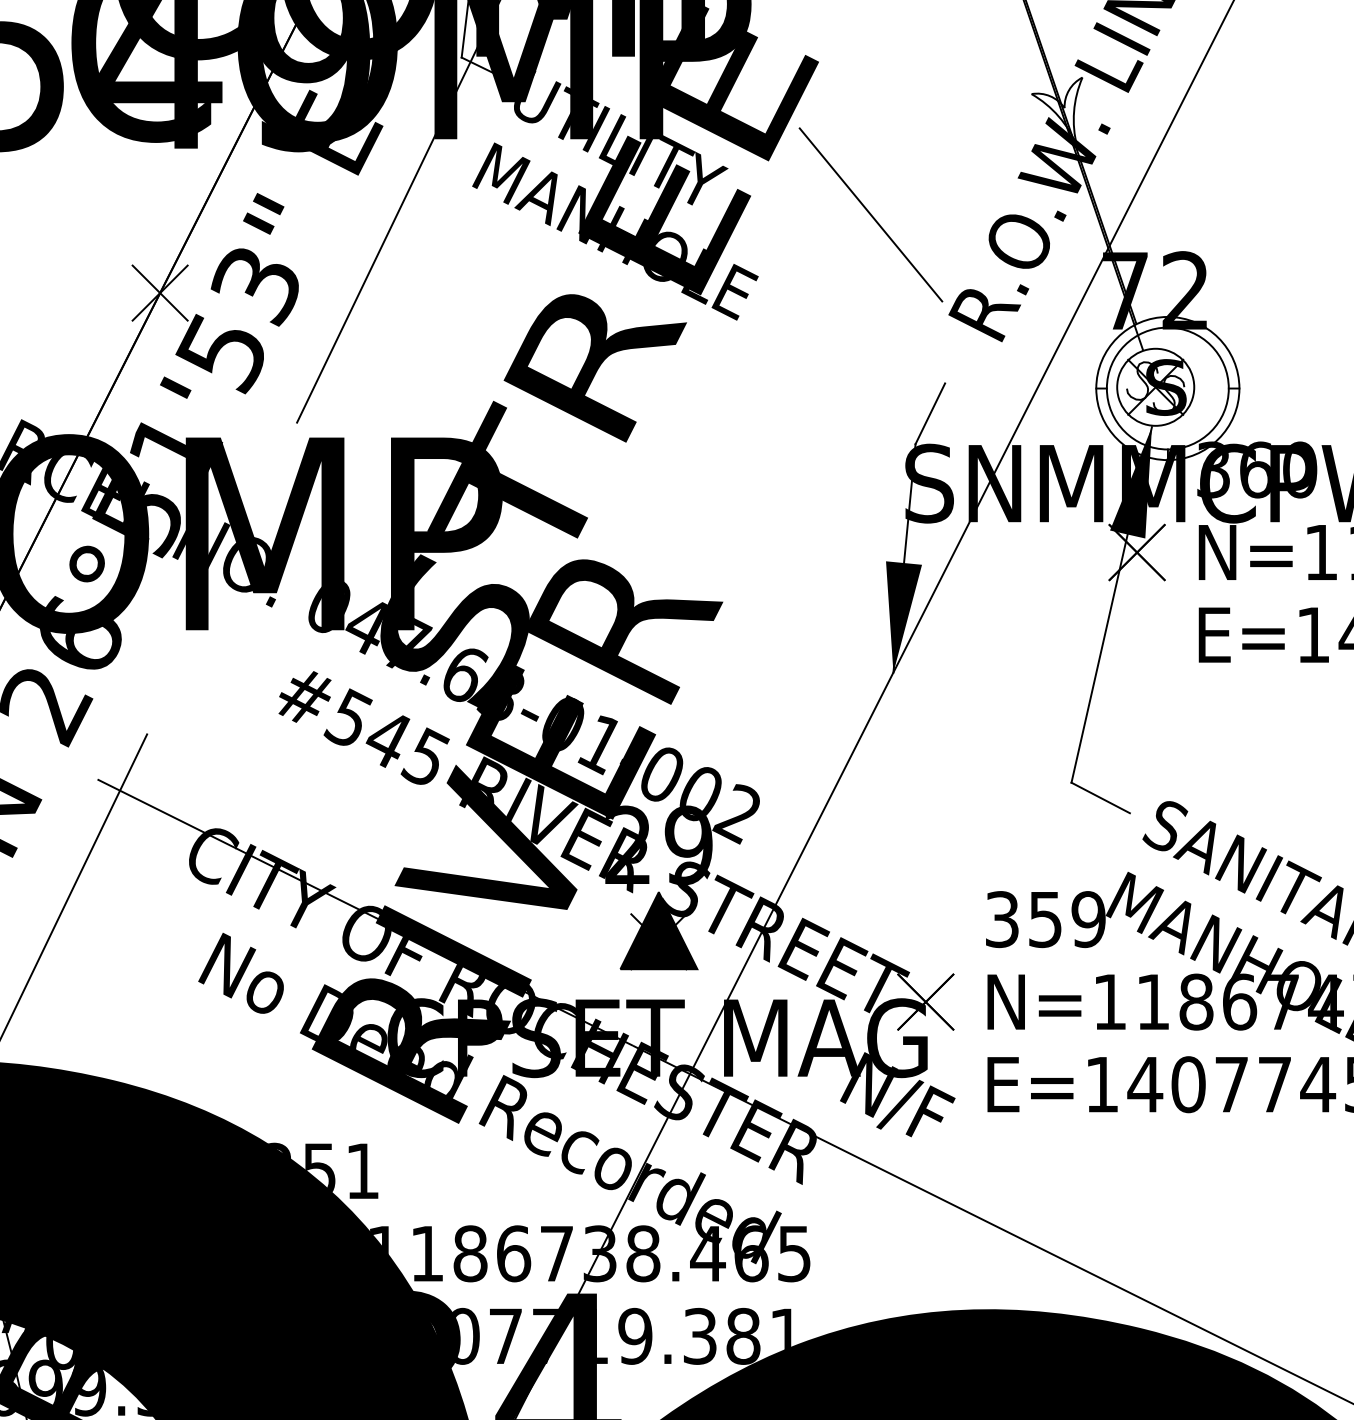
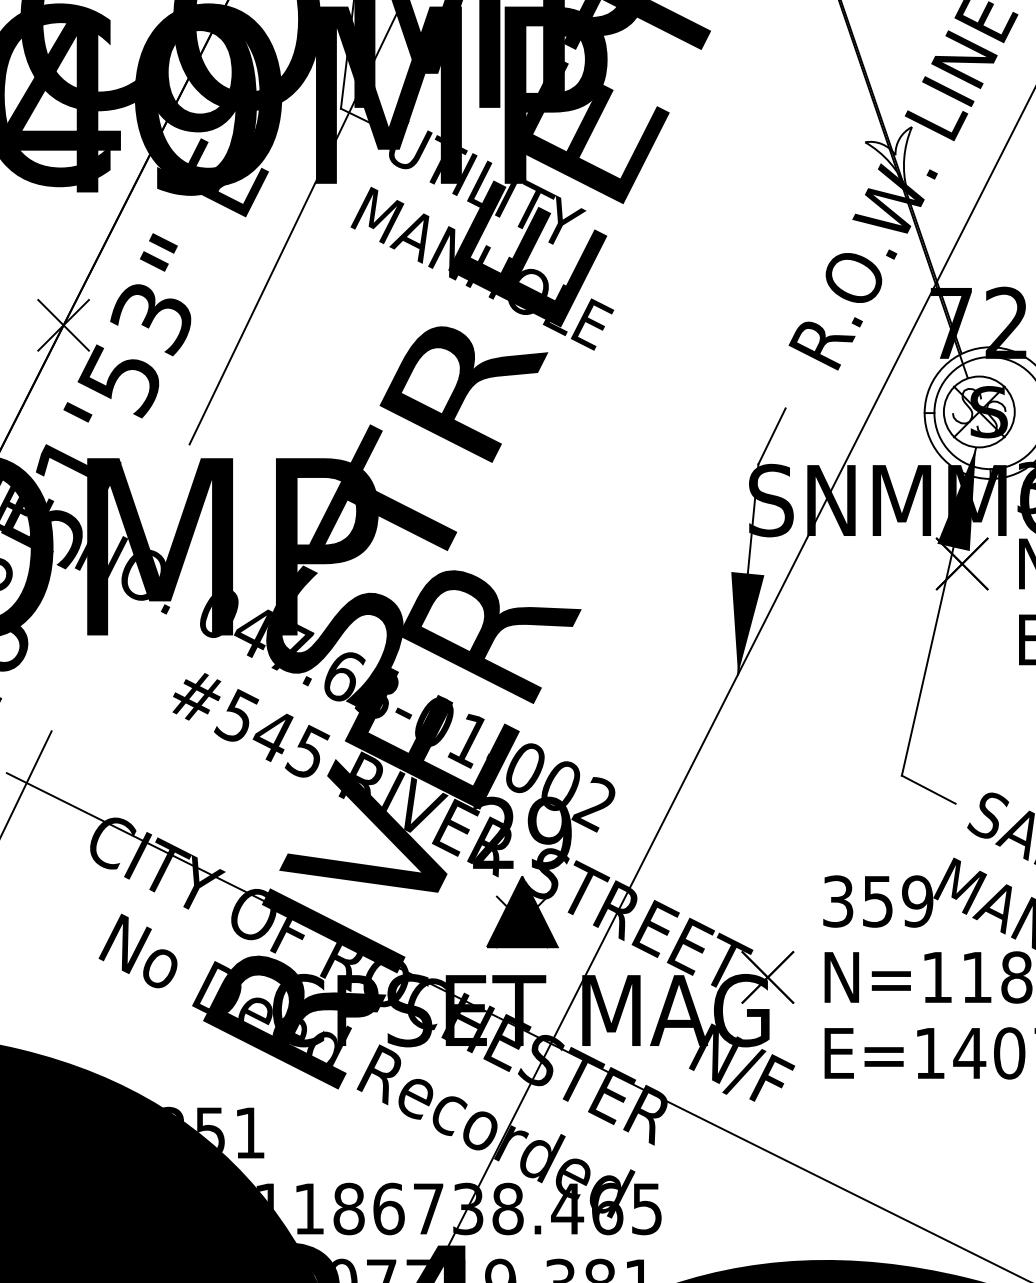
line: (870, 214) -> (716, 253), removed

